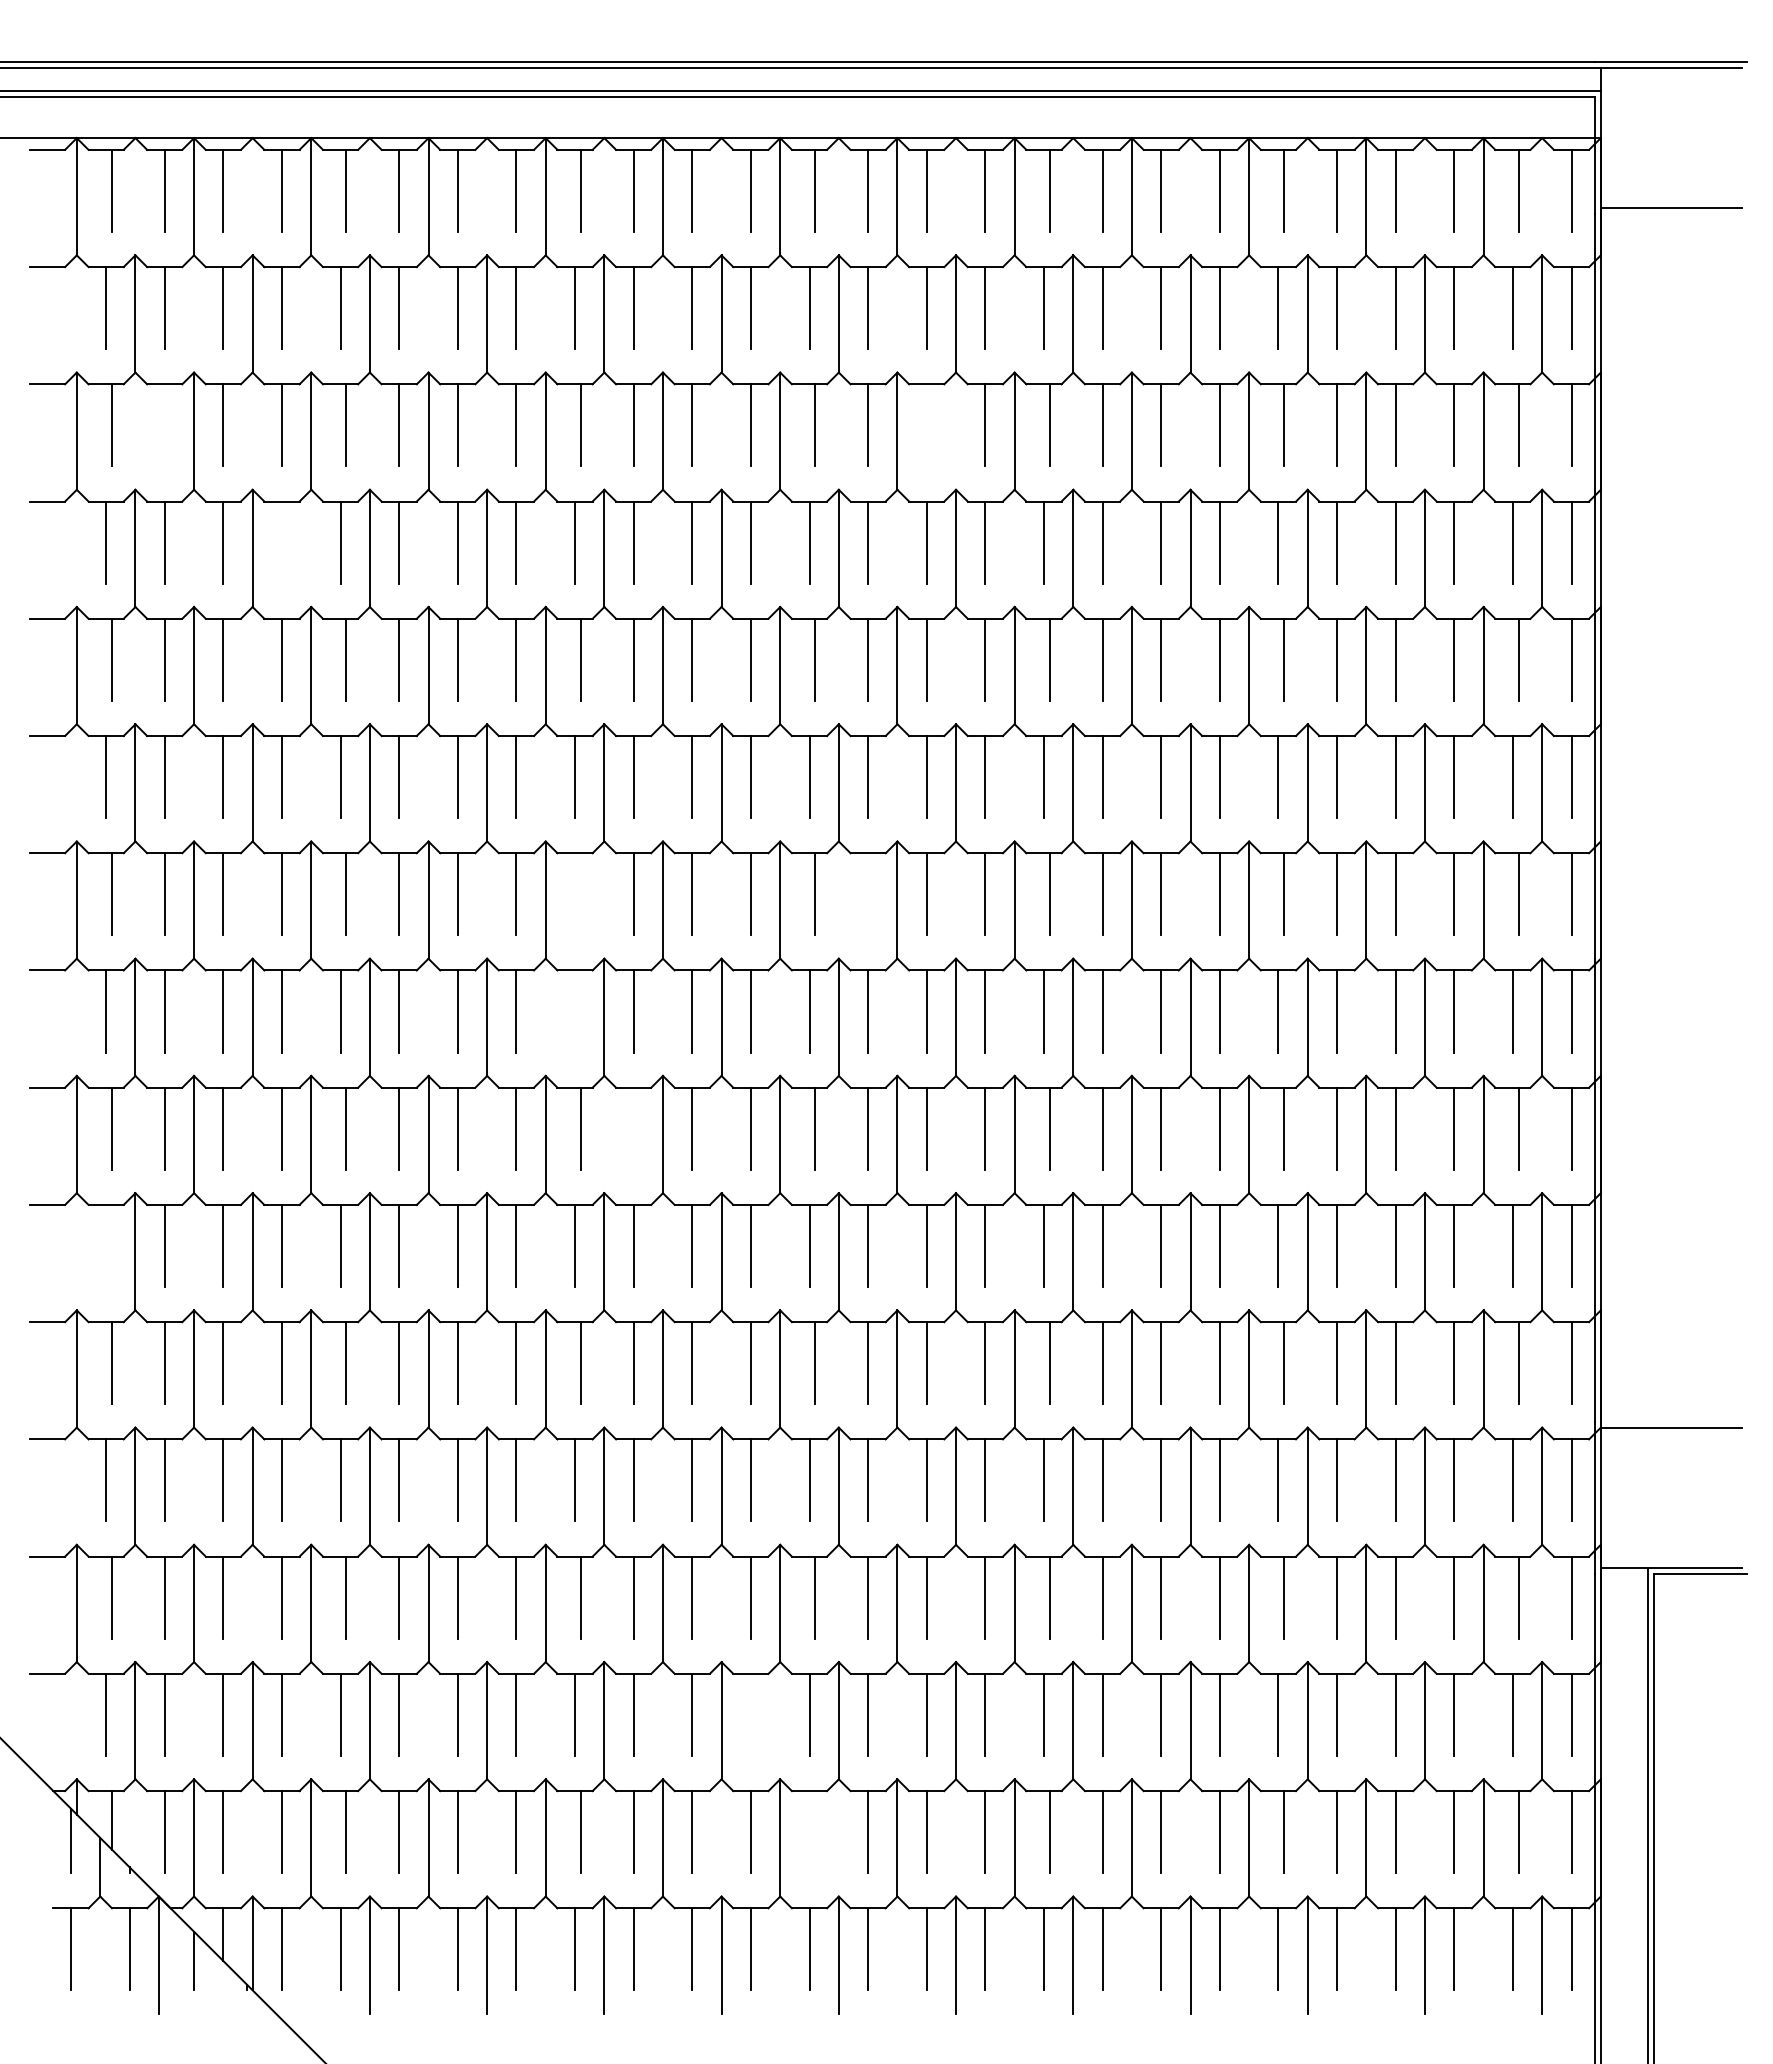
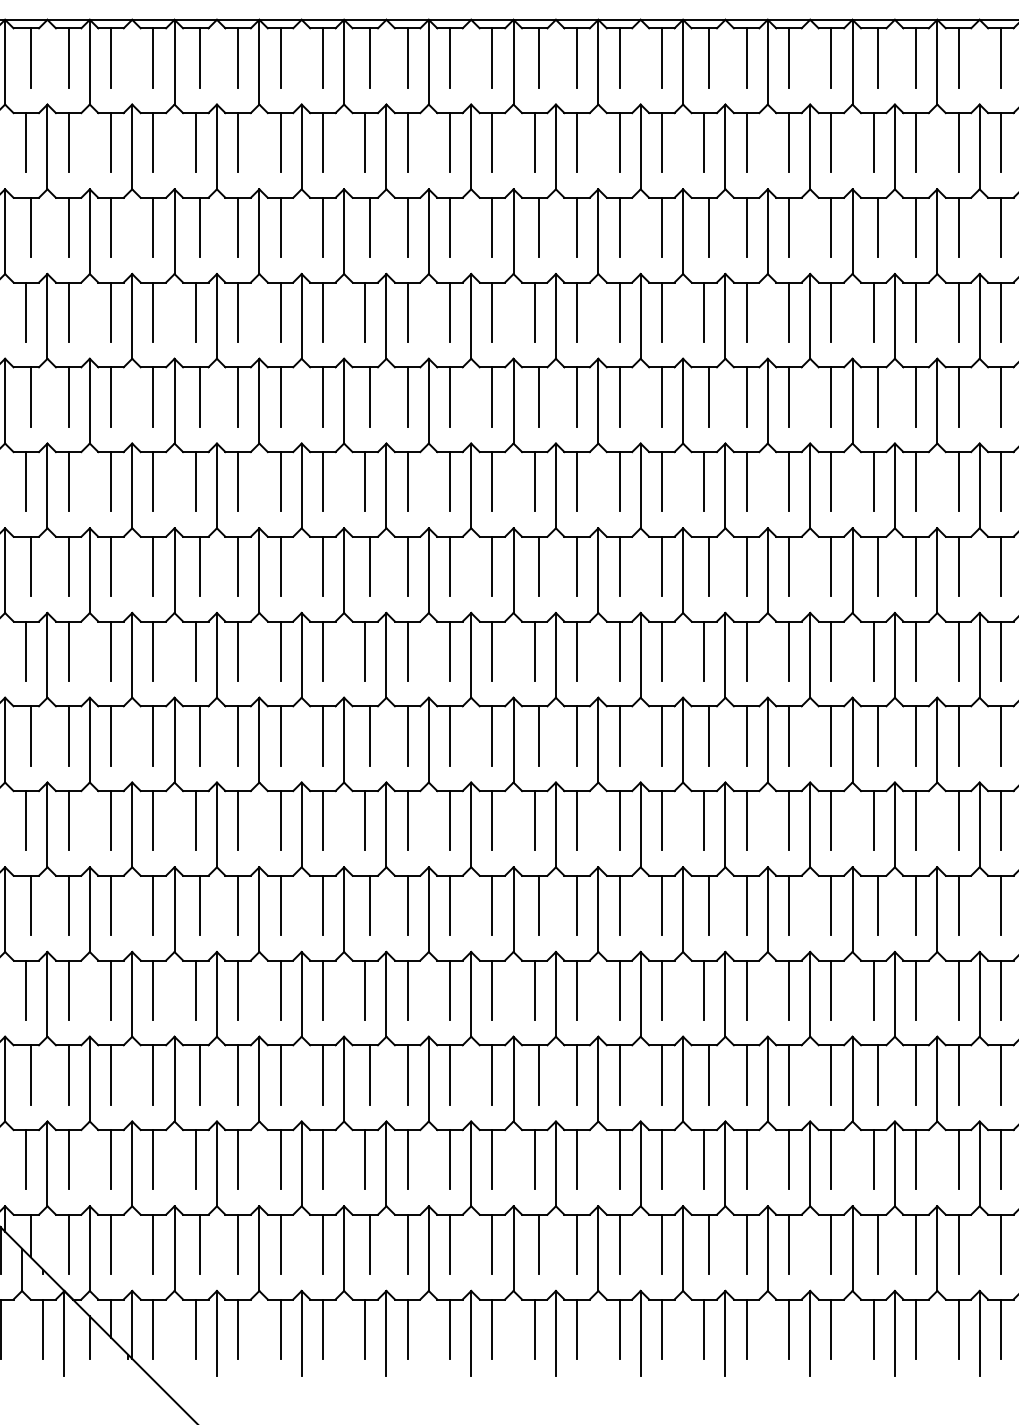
line: (164, 425) -> (68, 227), added
line: (926, 425) -> (619, 227), added
line: (281, 542) -> (153, 312), added
line: (580, 894) -> (369, 566), added
line: (868, 894) -> (577, 566), added
line: (575, 1011) -> (365, 651), added
line: (633, 1128) -> (407, 735), added
line: (106, 1245) -> (26, 820), added
line: (750, 1714) -> (492, 1159), added
line: (815, 1832) -> (539, 1244), added

